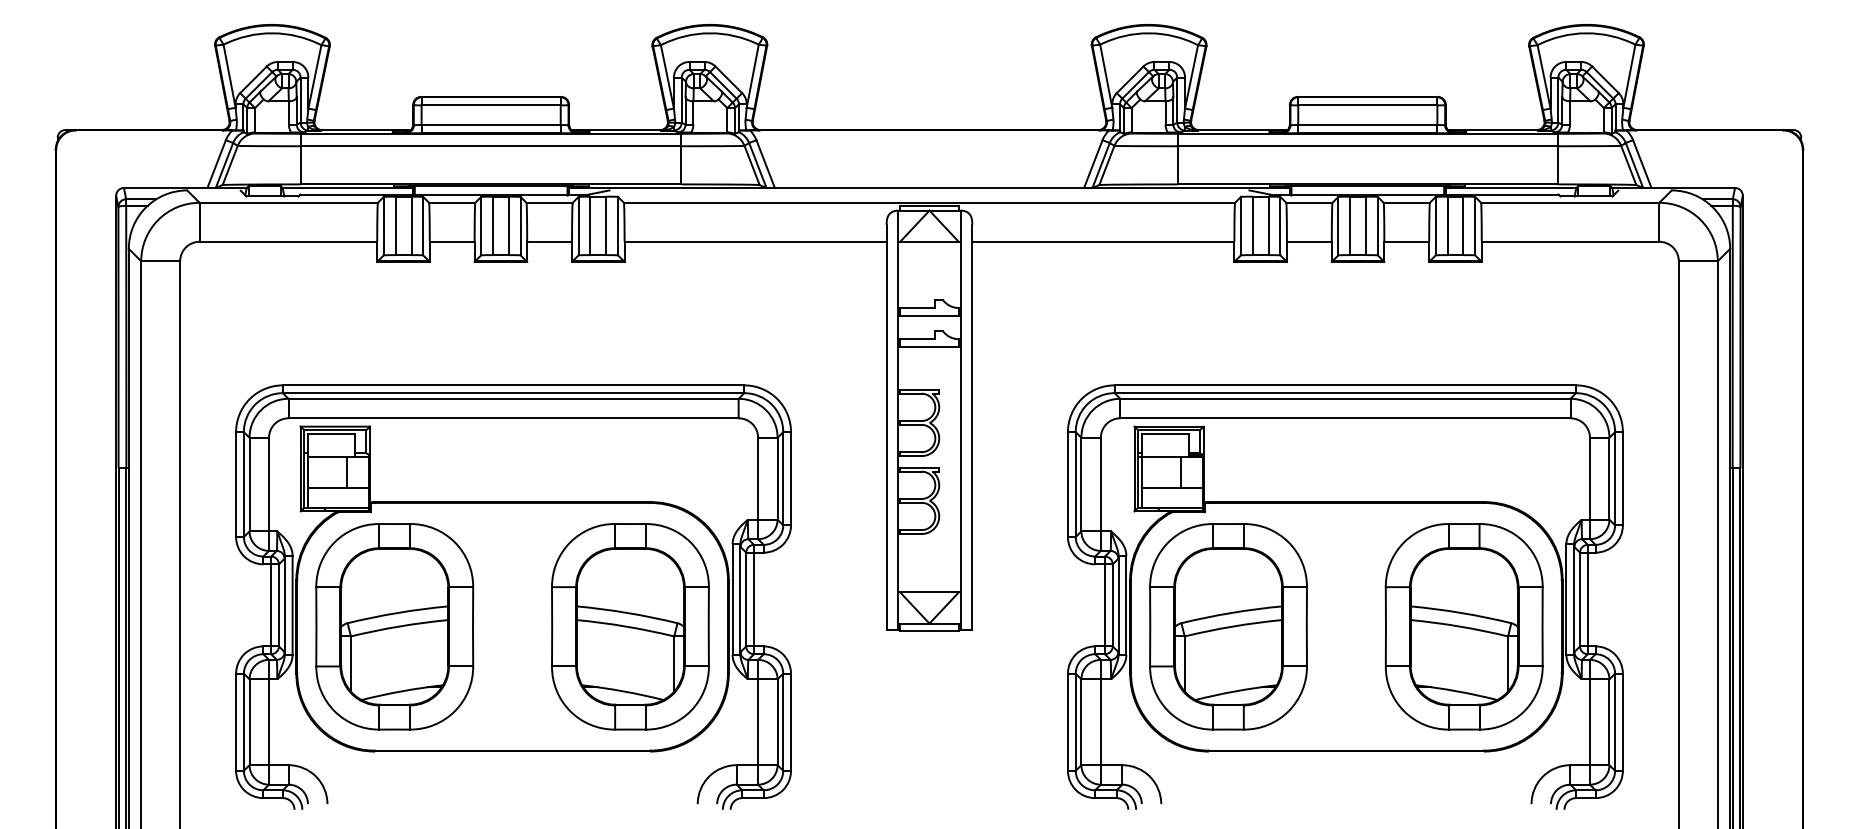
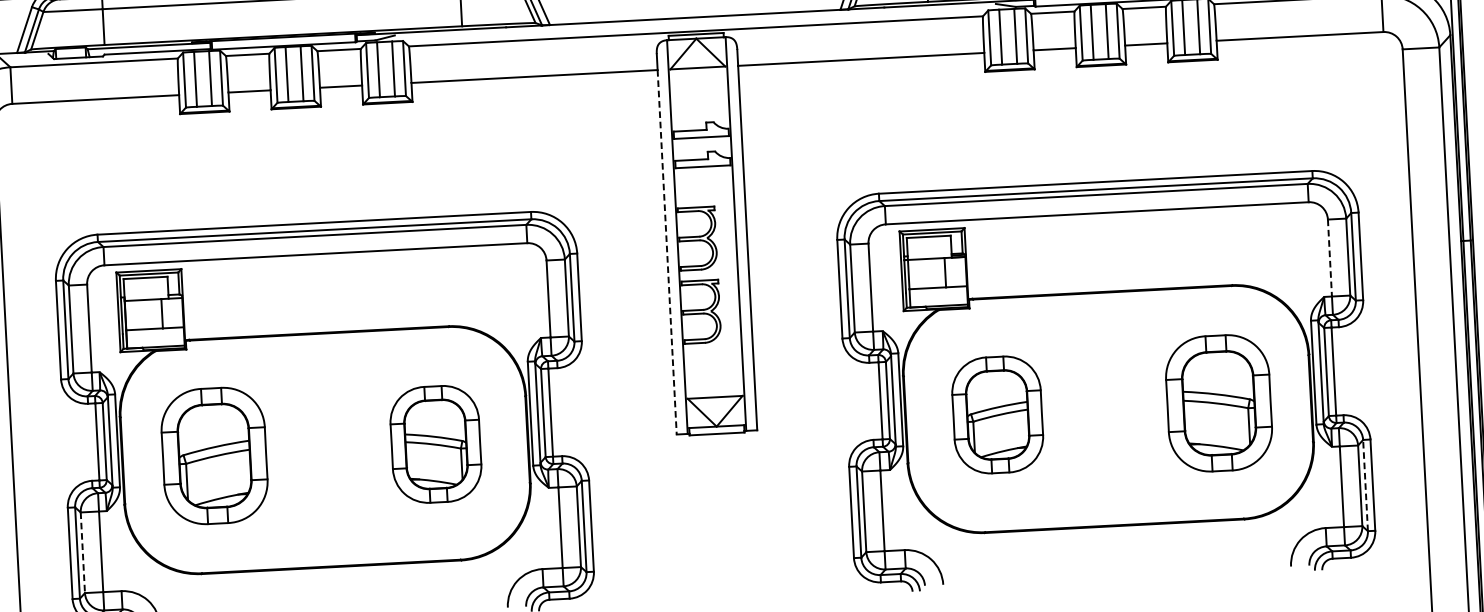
line: (886, 435) -> (667, 252), solid -> dashed
line: (1589, 478) -> (1329, 257), solid -> dashed
part: (394, 626) -> (214, 455), size x0.7
part: (630, 626) -> (435, 444), size x0.6
part: (1228, 626) -> (997, 414), size x0.6
part: (1463, 626) -> (1218, 403), size x0.7
line: (249, 722) -> (82, 552), solid -> dashed
line: (1615, 722) -> (1365, 485), solid -> dashed

